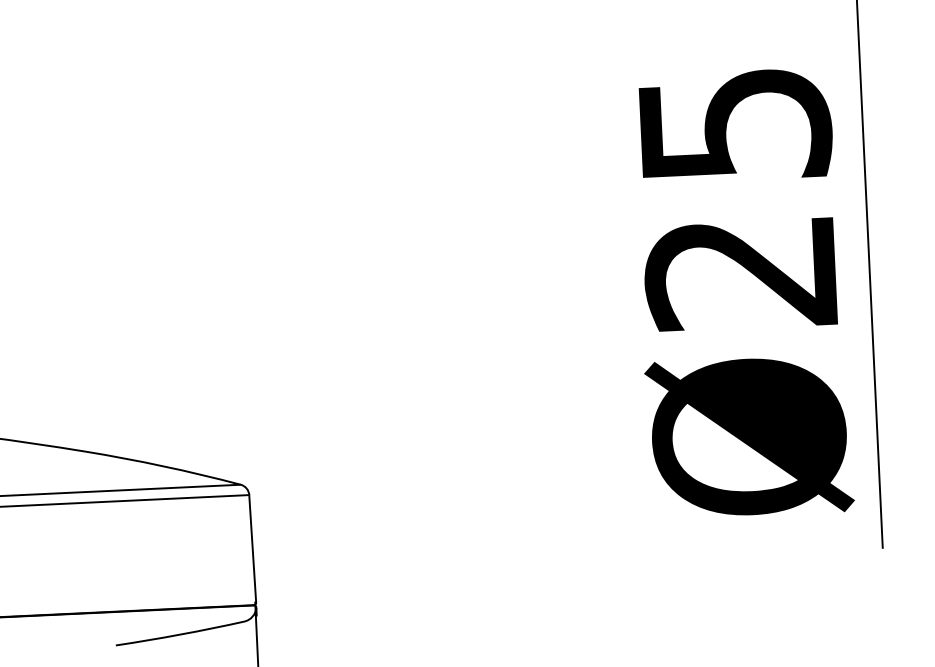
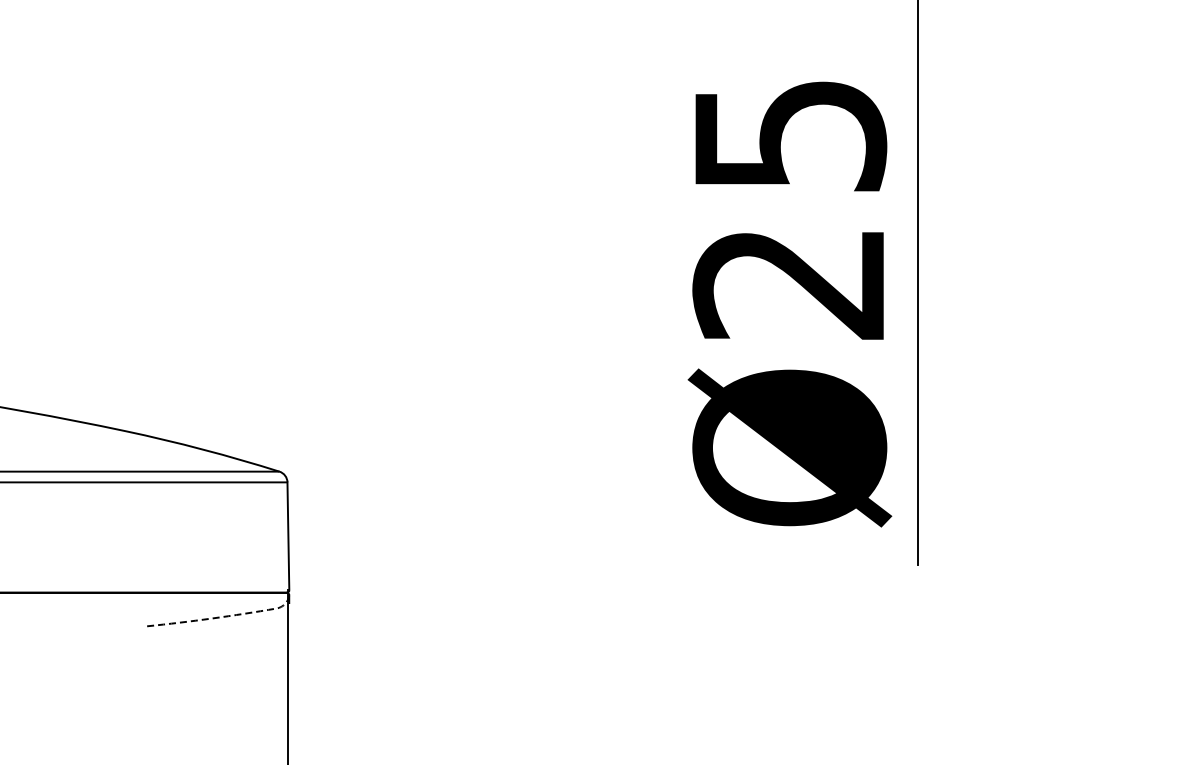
line: (191, 632) -> (223, 616), solid -> dashed

